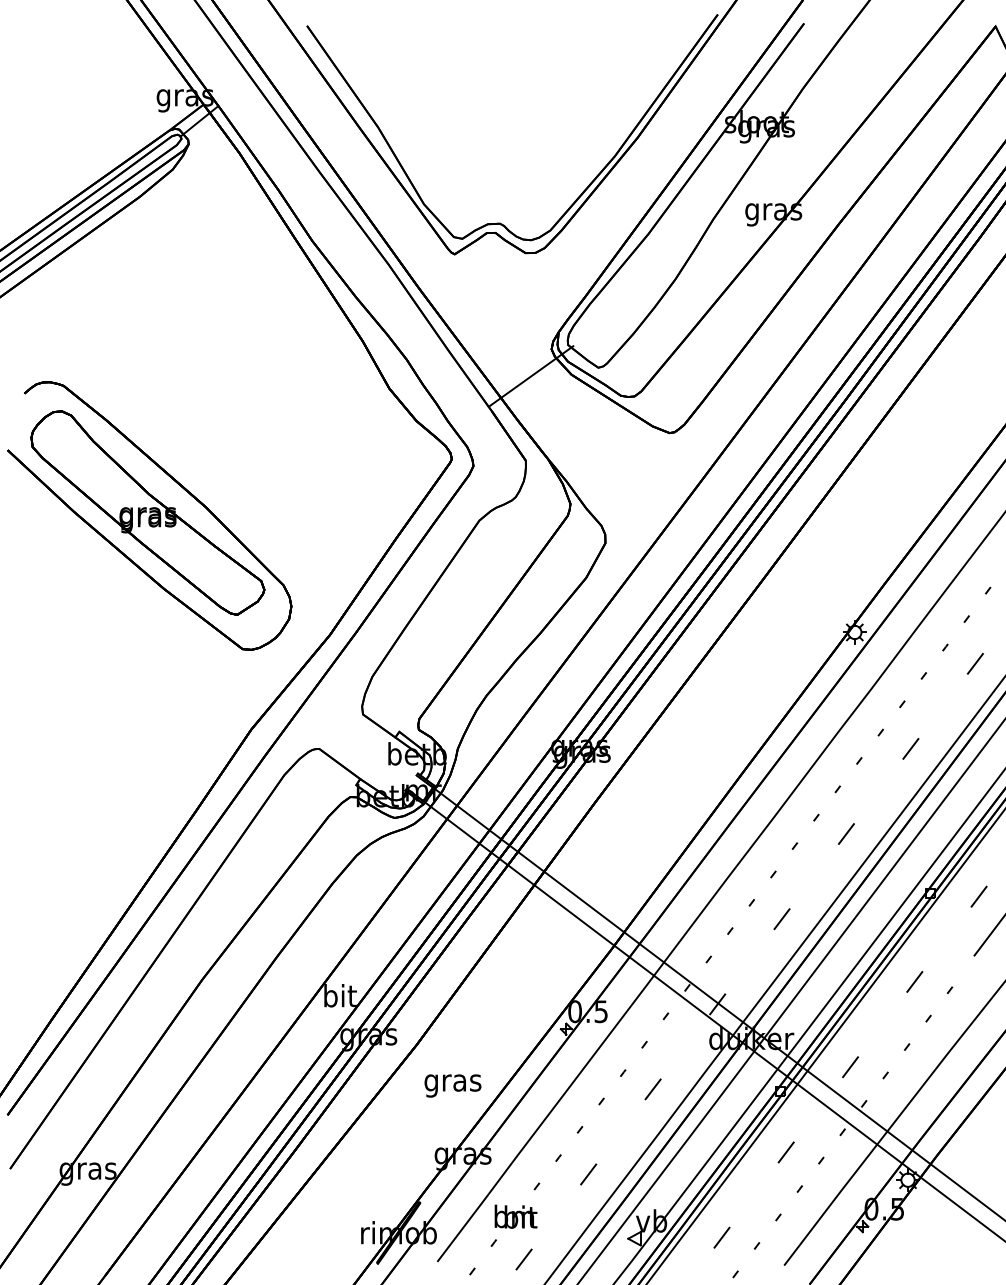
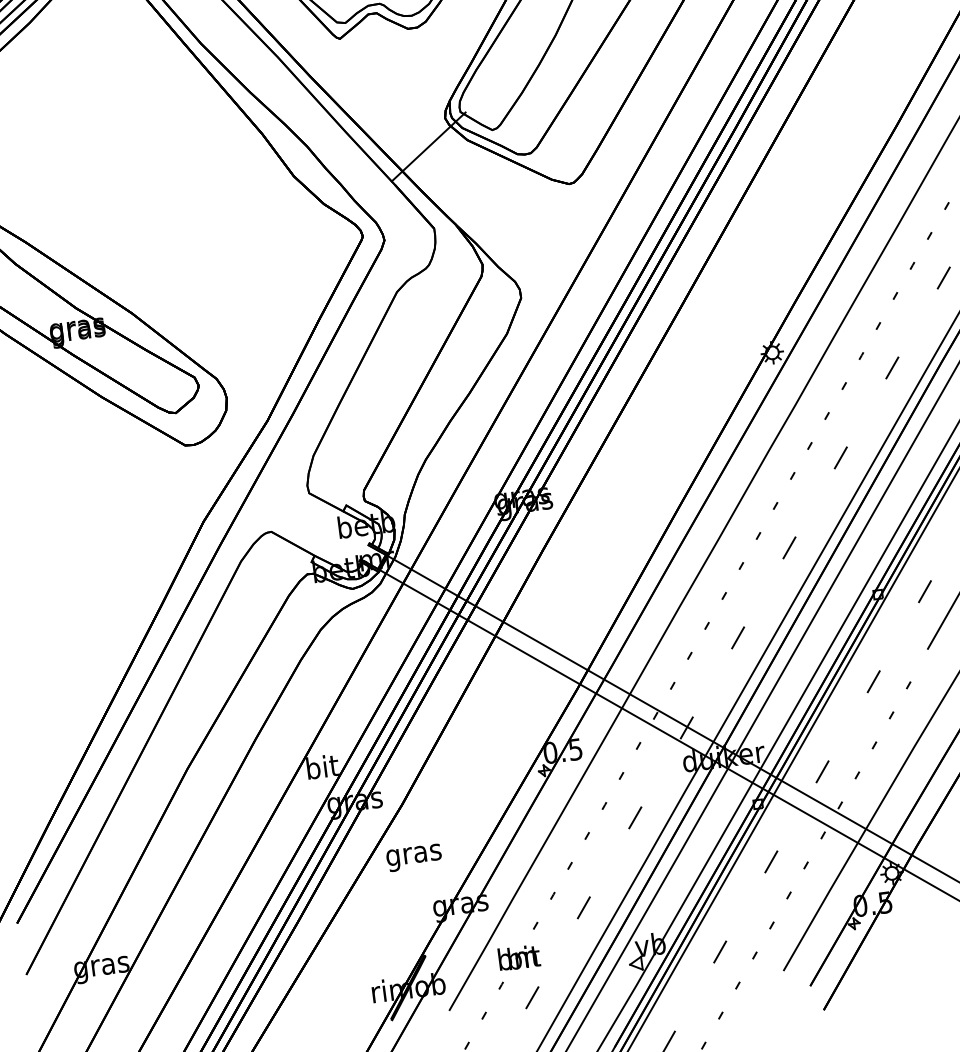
text: (452, 1085) -> (413, 857), moved

